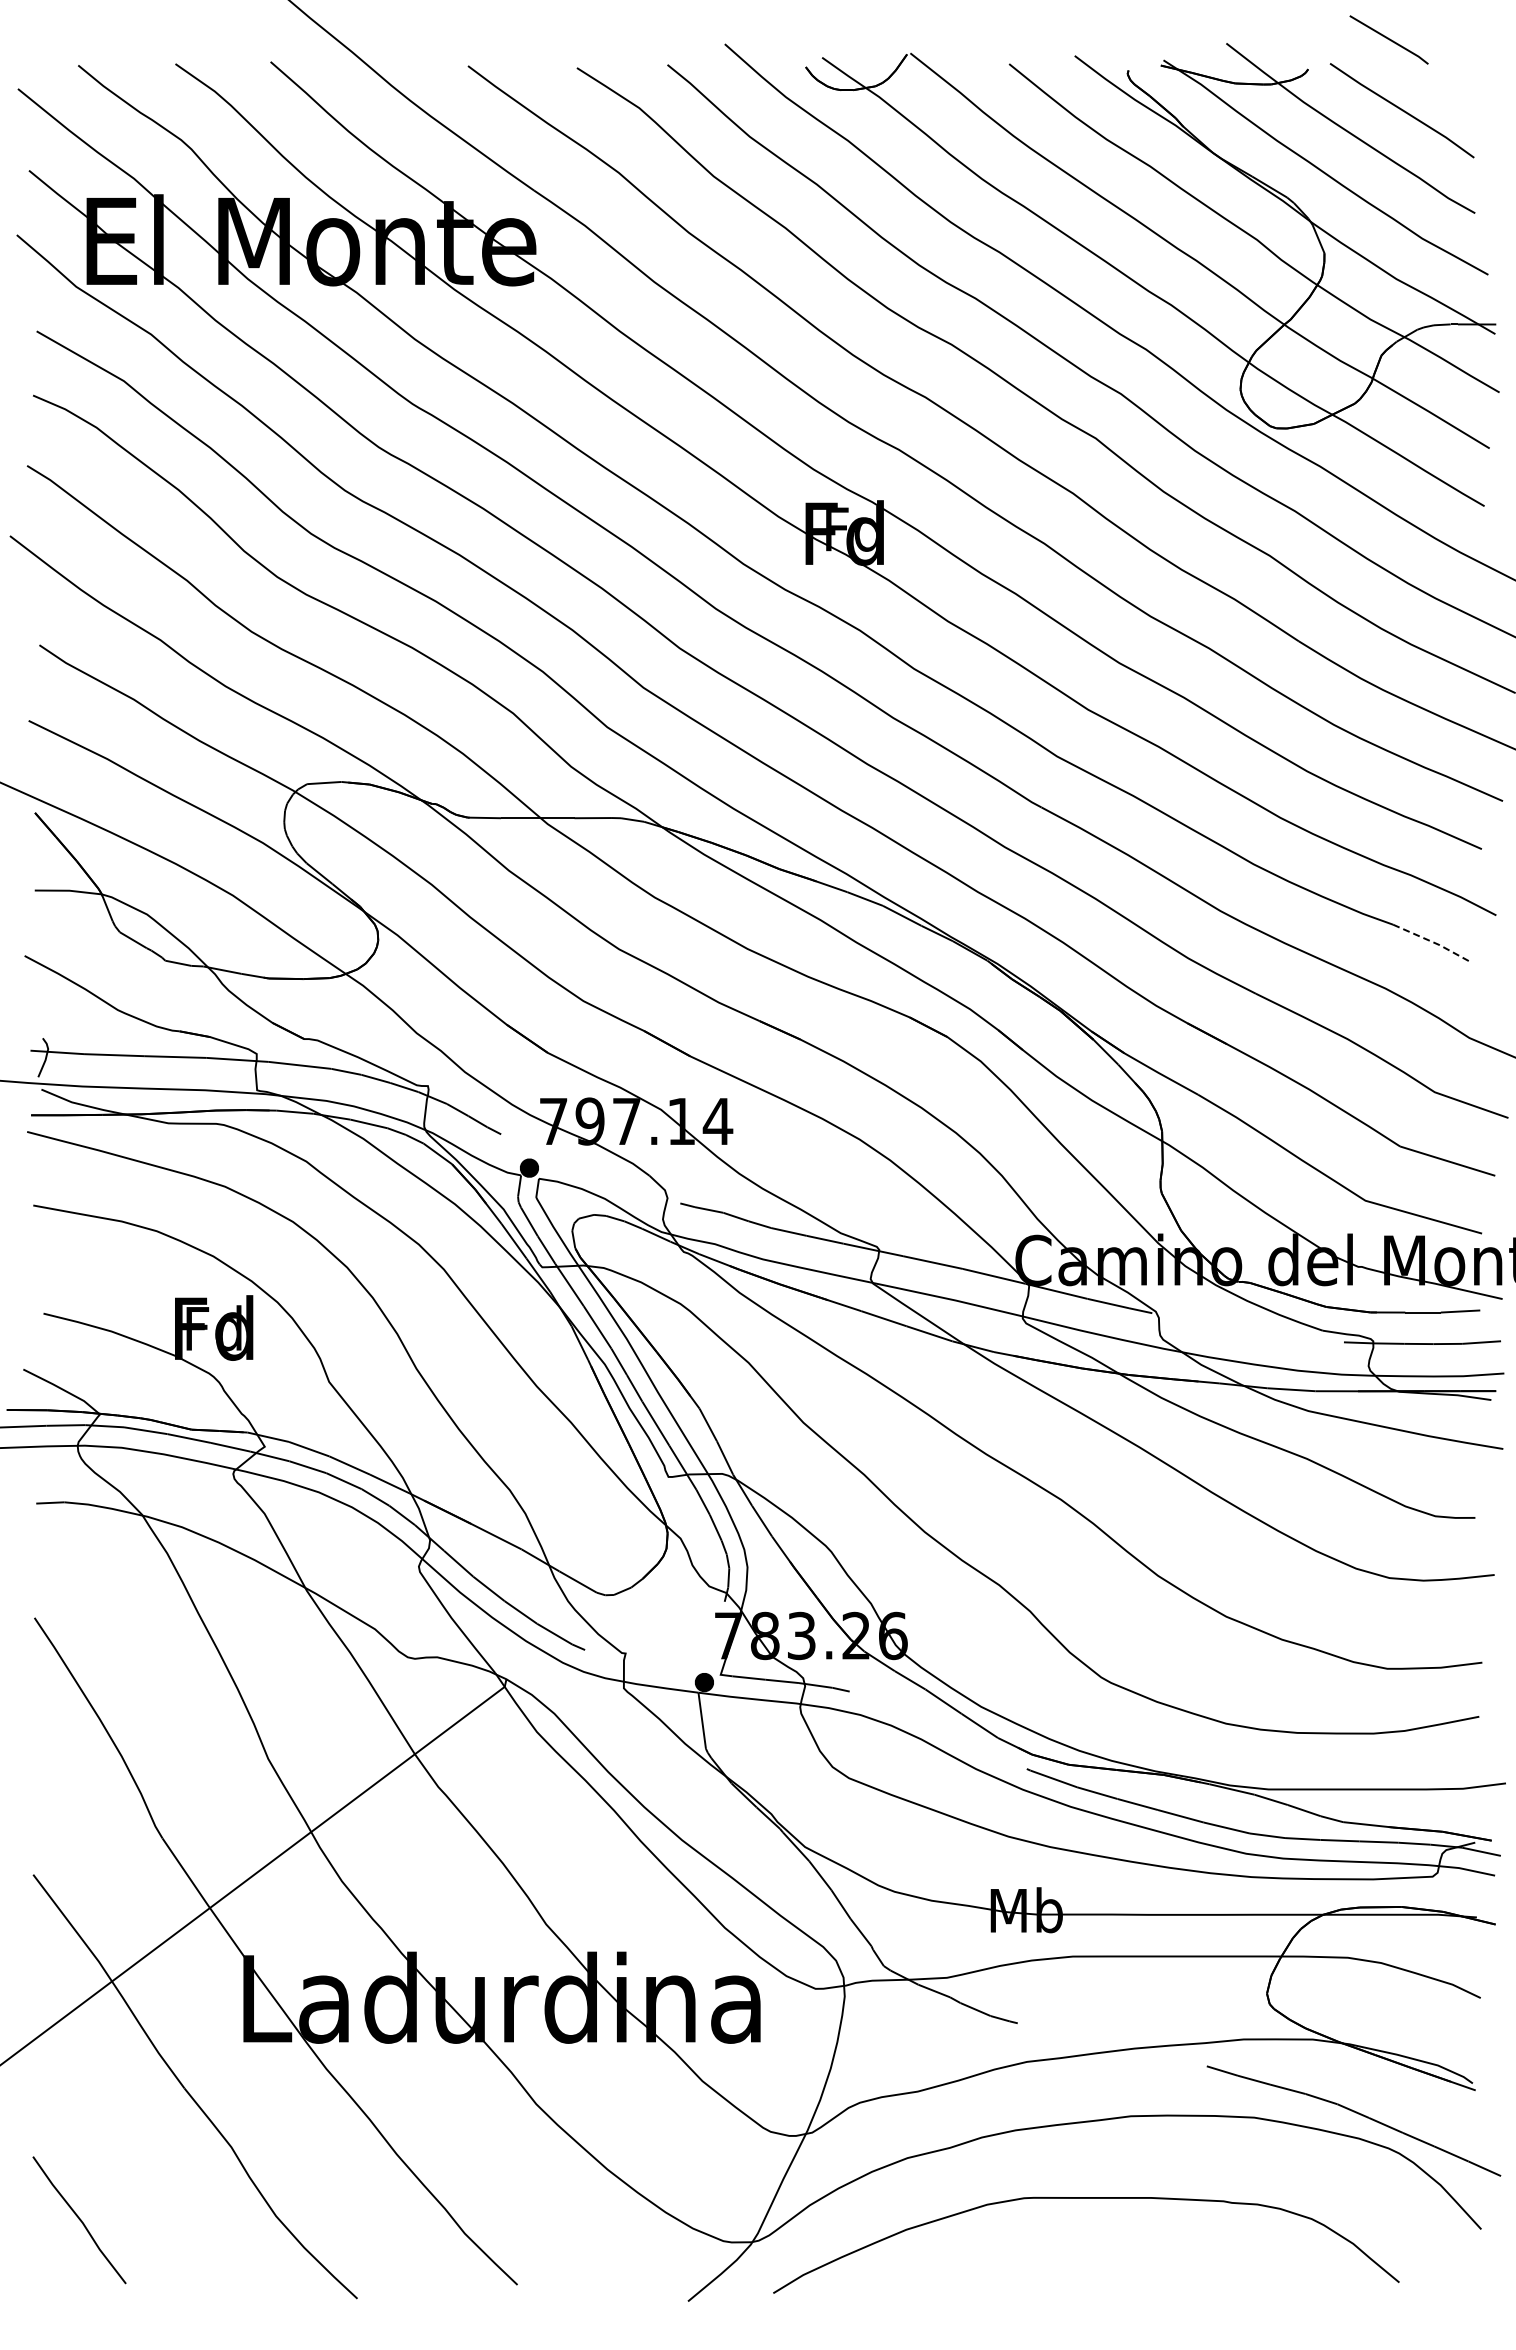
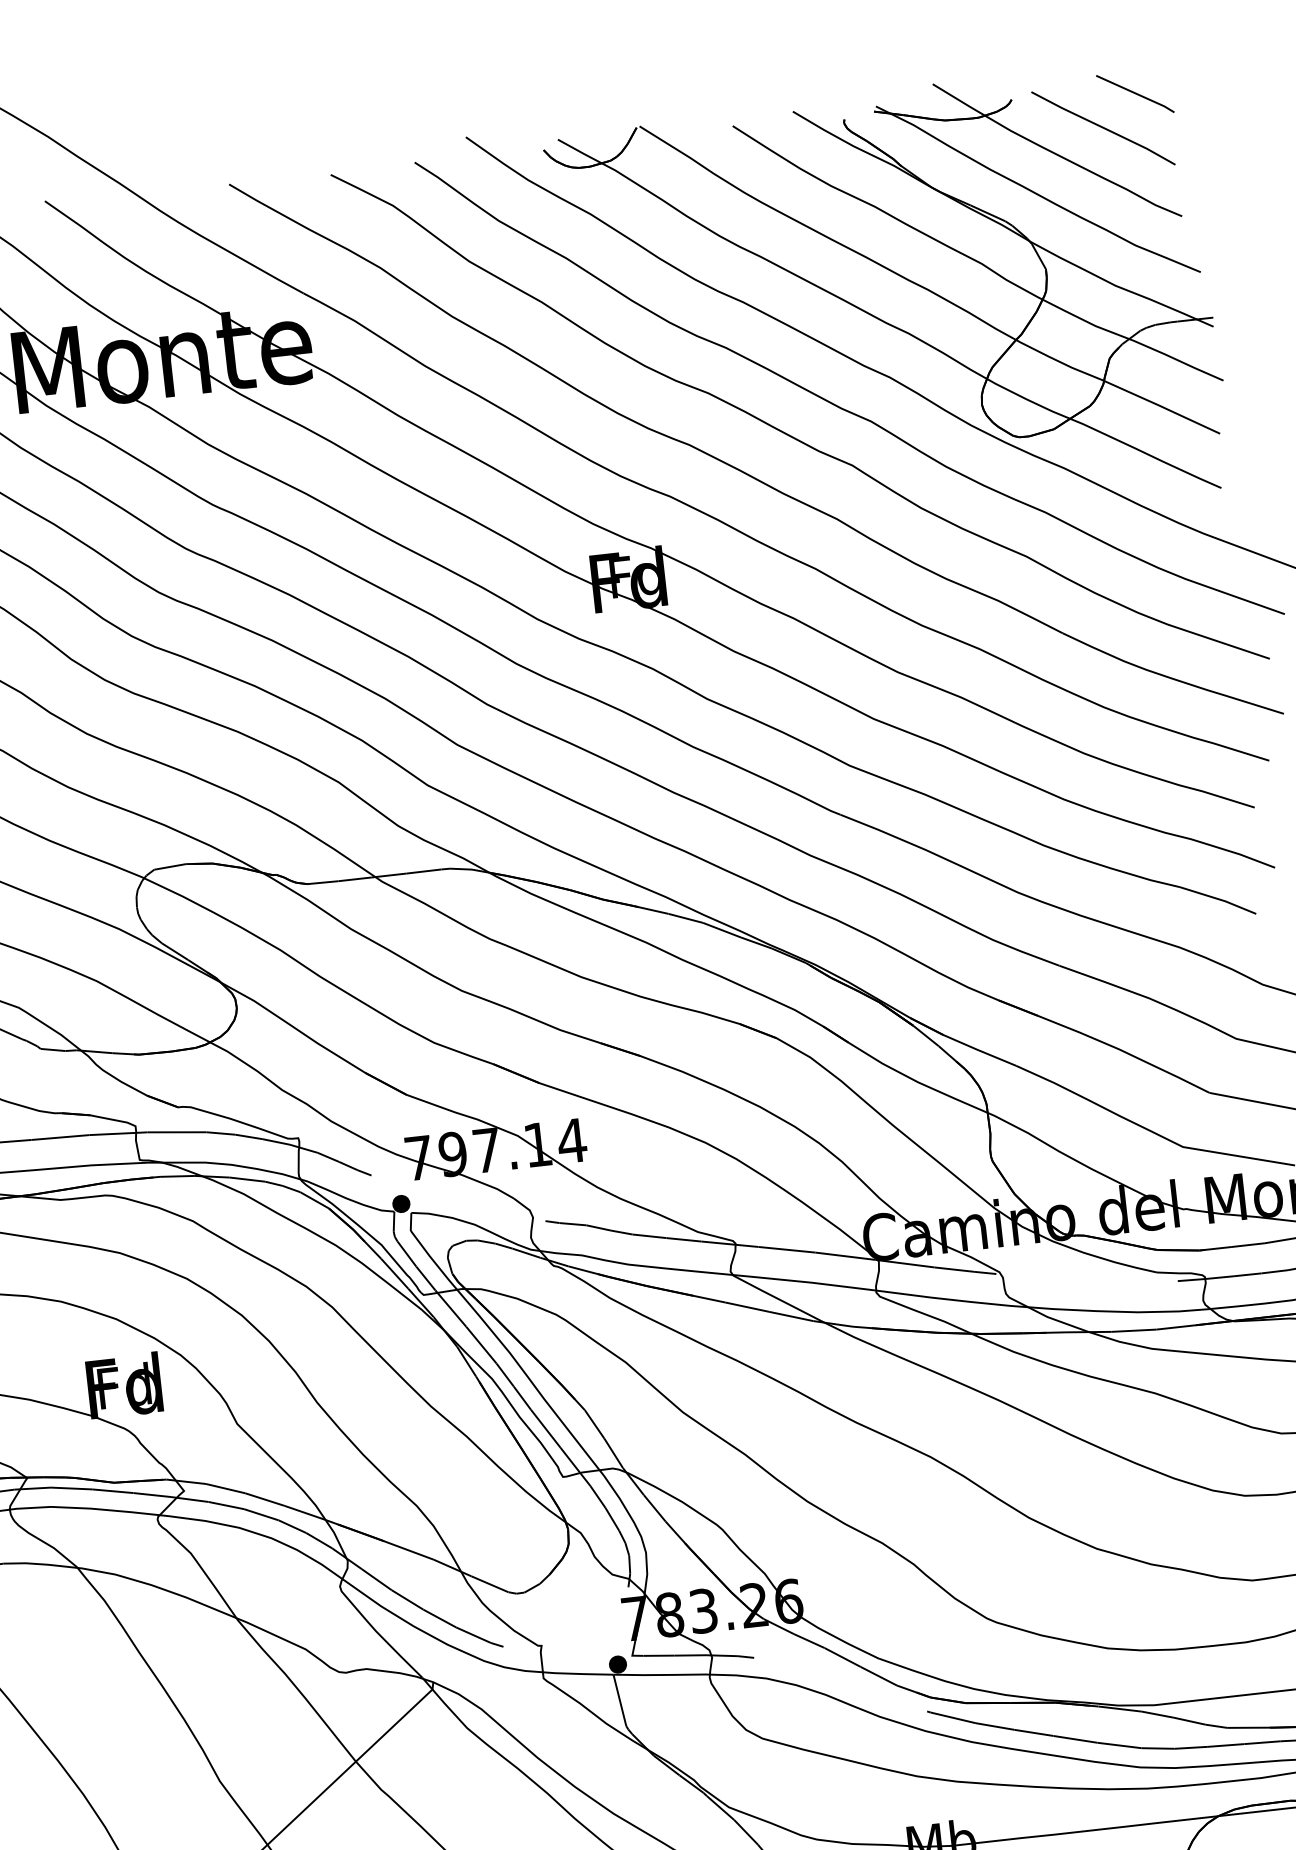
line: (1388, 39) -> (1134, 93), moved
line: (1433, 942) -> (1219, 899), dashed -> solid

